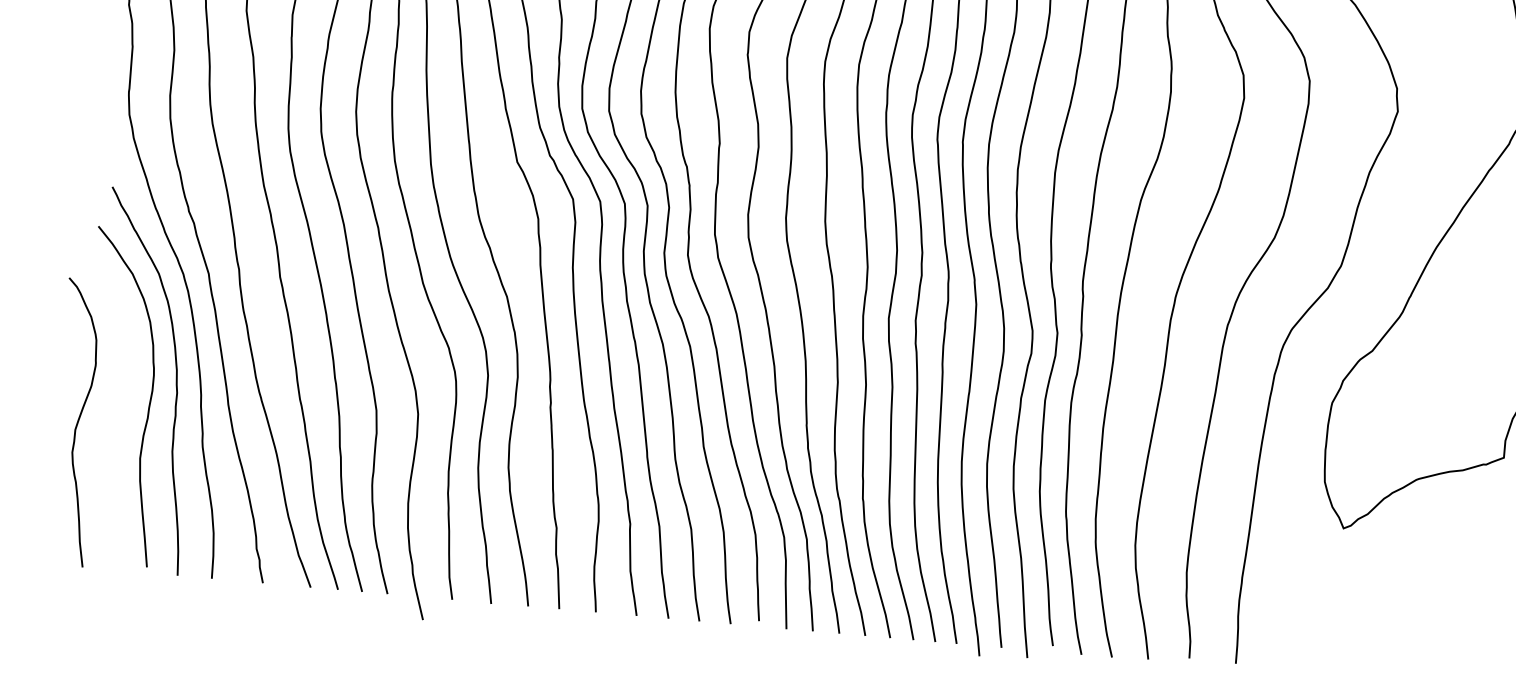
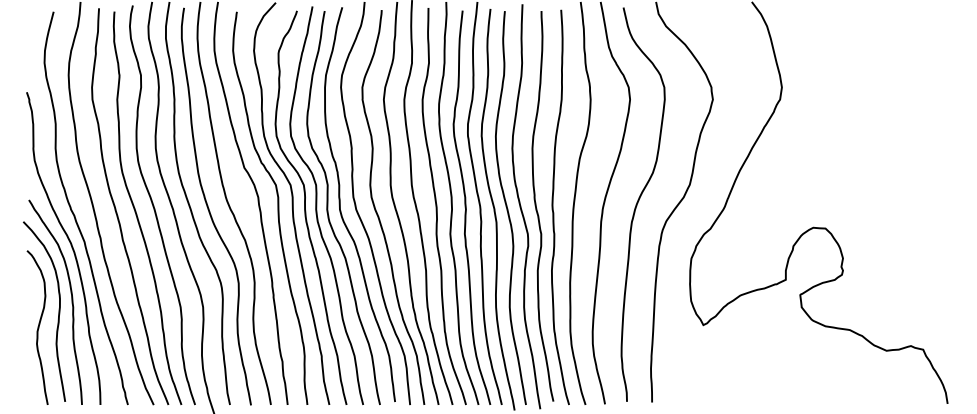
curve: (75, 422) -> (37, 327), moved

